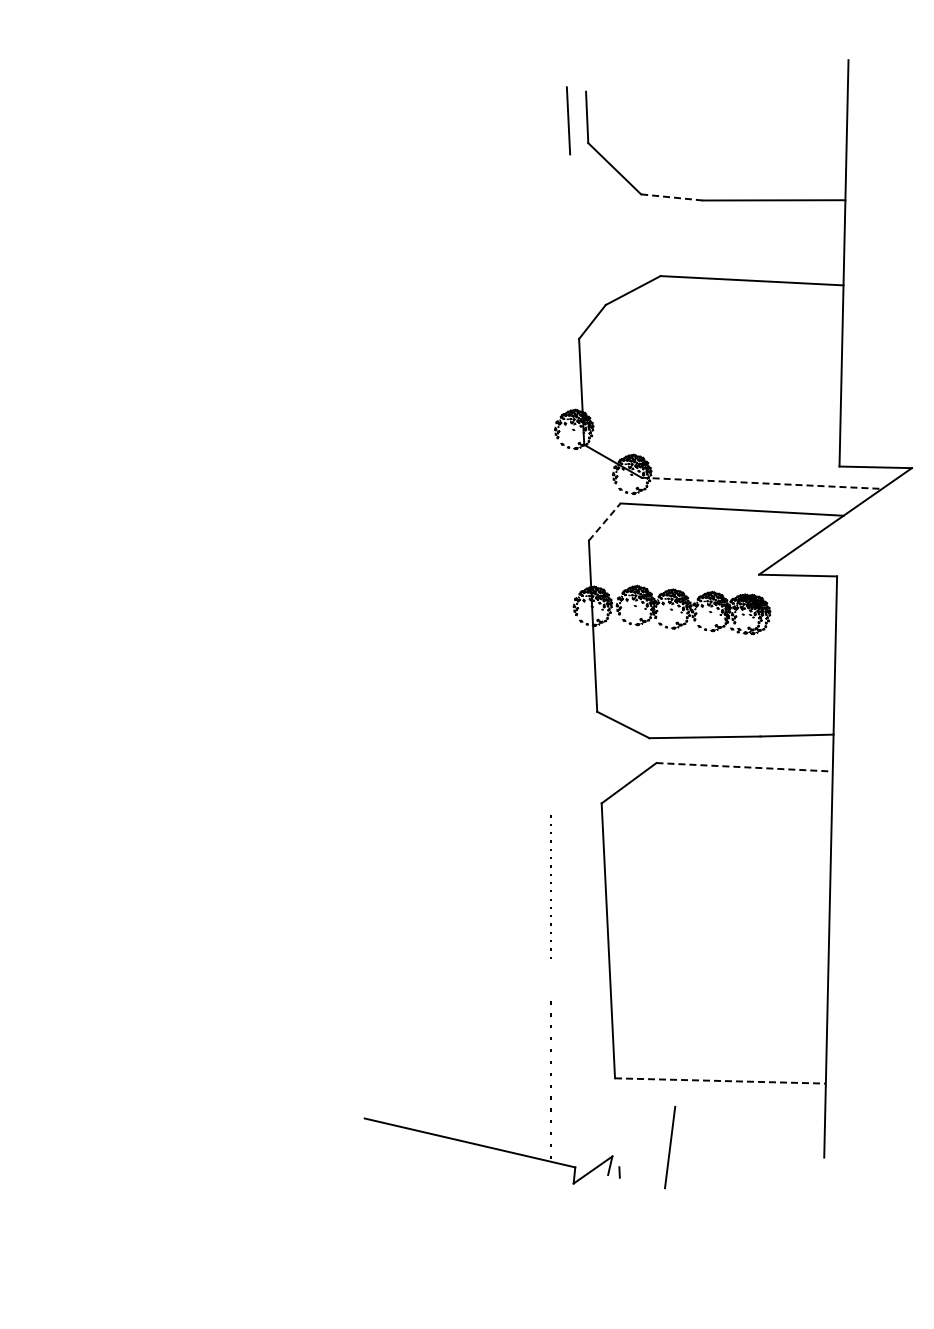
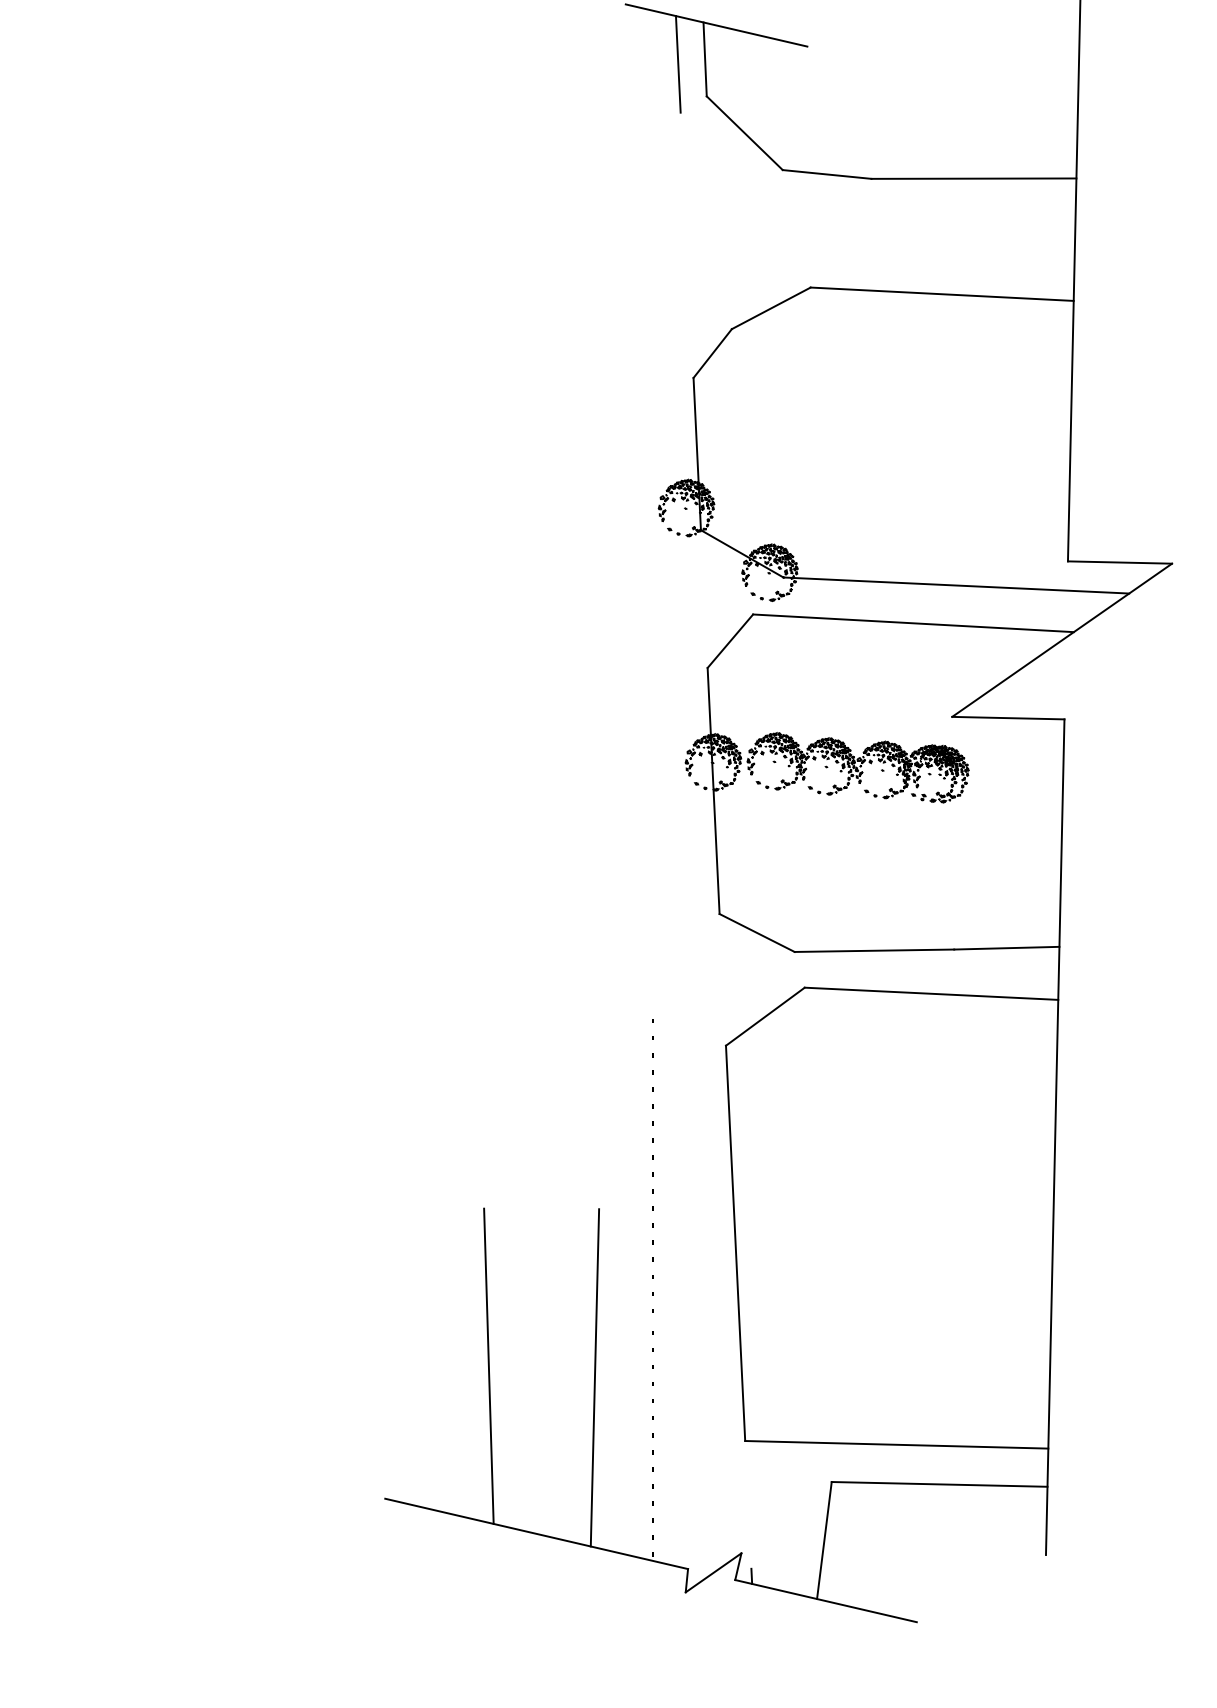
line: (594, 93) -> (715, 25), added
line: (672, 197) -> (827, 174), dashed -> solid
line: (762, 483) -> (957, 585), dashed -> solid
line: (605, 521) -> (731, 640), dashed -> solid
line: (745, 767) -> (932, 994), dashed -> solid
part: (550, 887) -> (652, 1166), size x1.43
line: (436, 1026) -> (488, 1366), added
line: (510, 1034) -> (594, 1377), added
line: (720, 1080) -> (896, 1444), dashed -> solid
line: (750, 1108) -> (939, 1484), added
line: (671, 1189) -> (826, 1600), added

